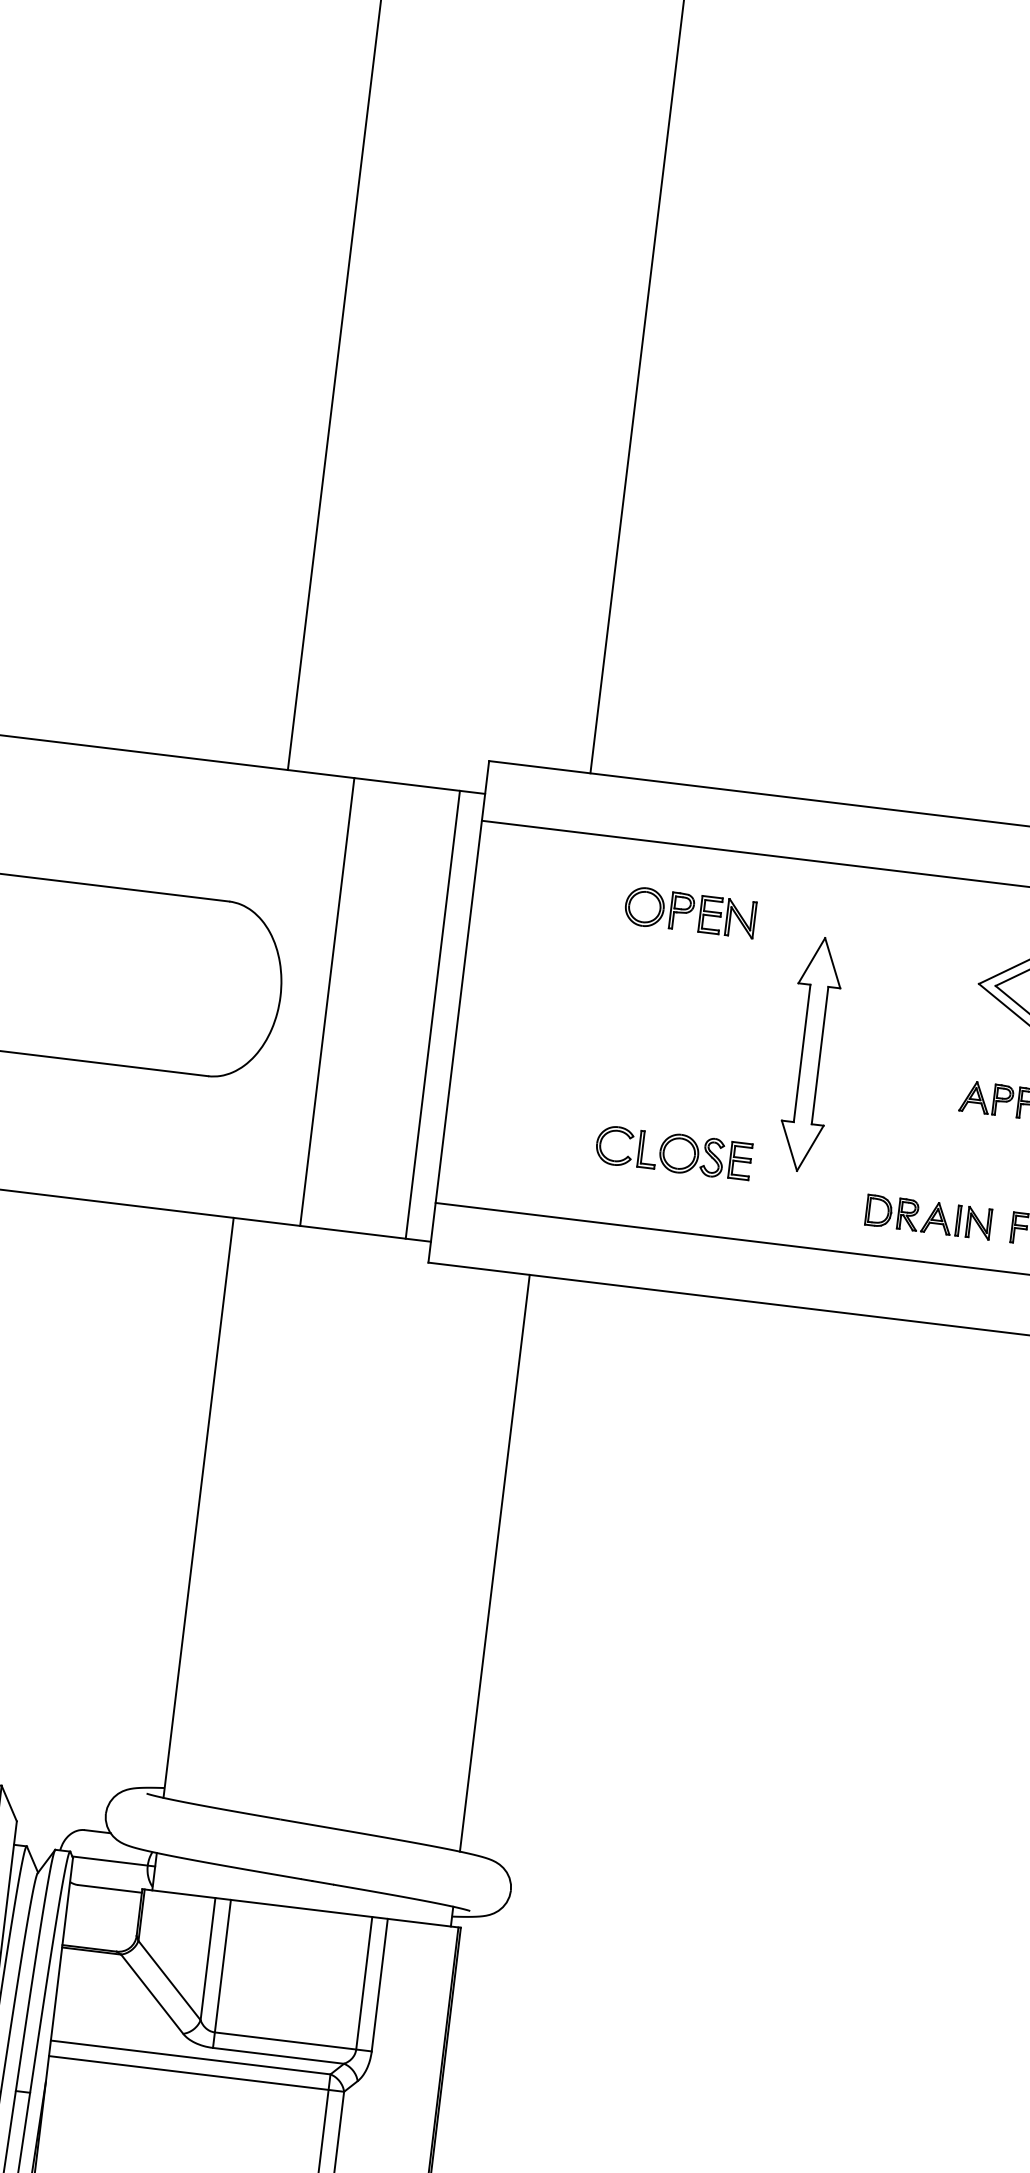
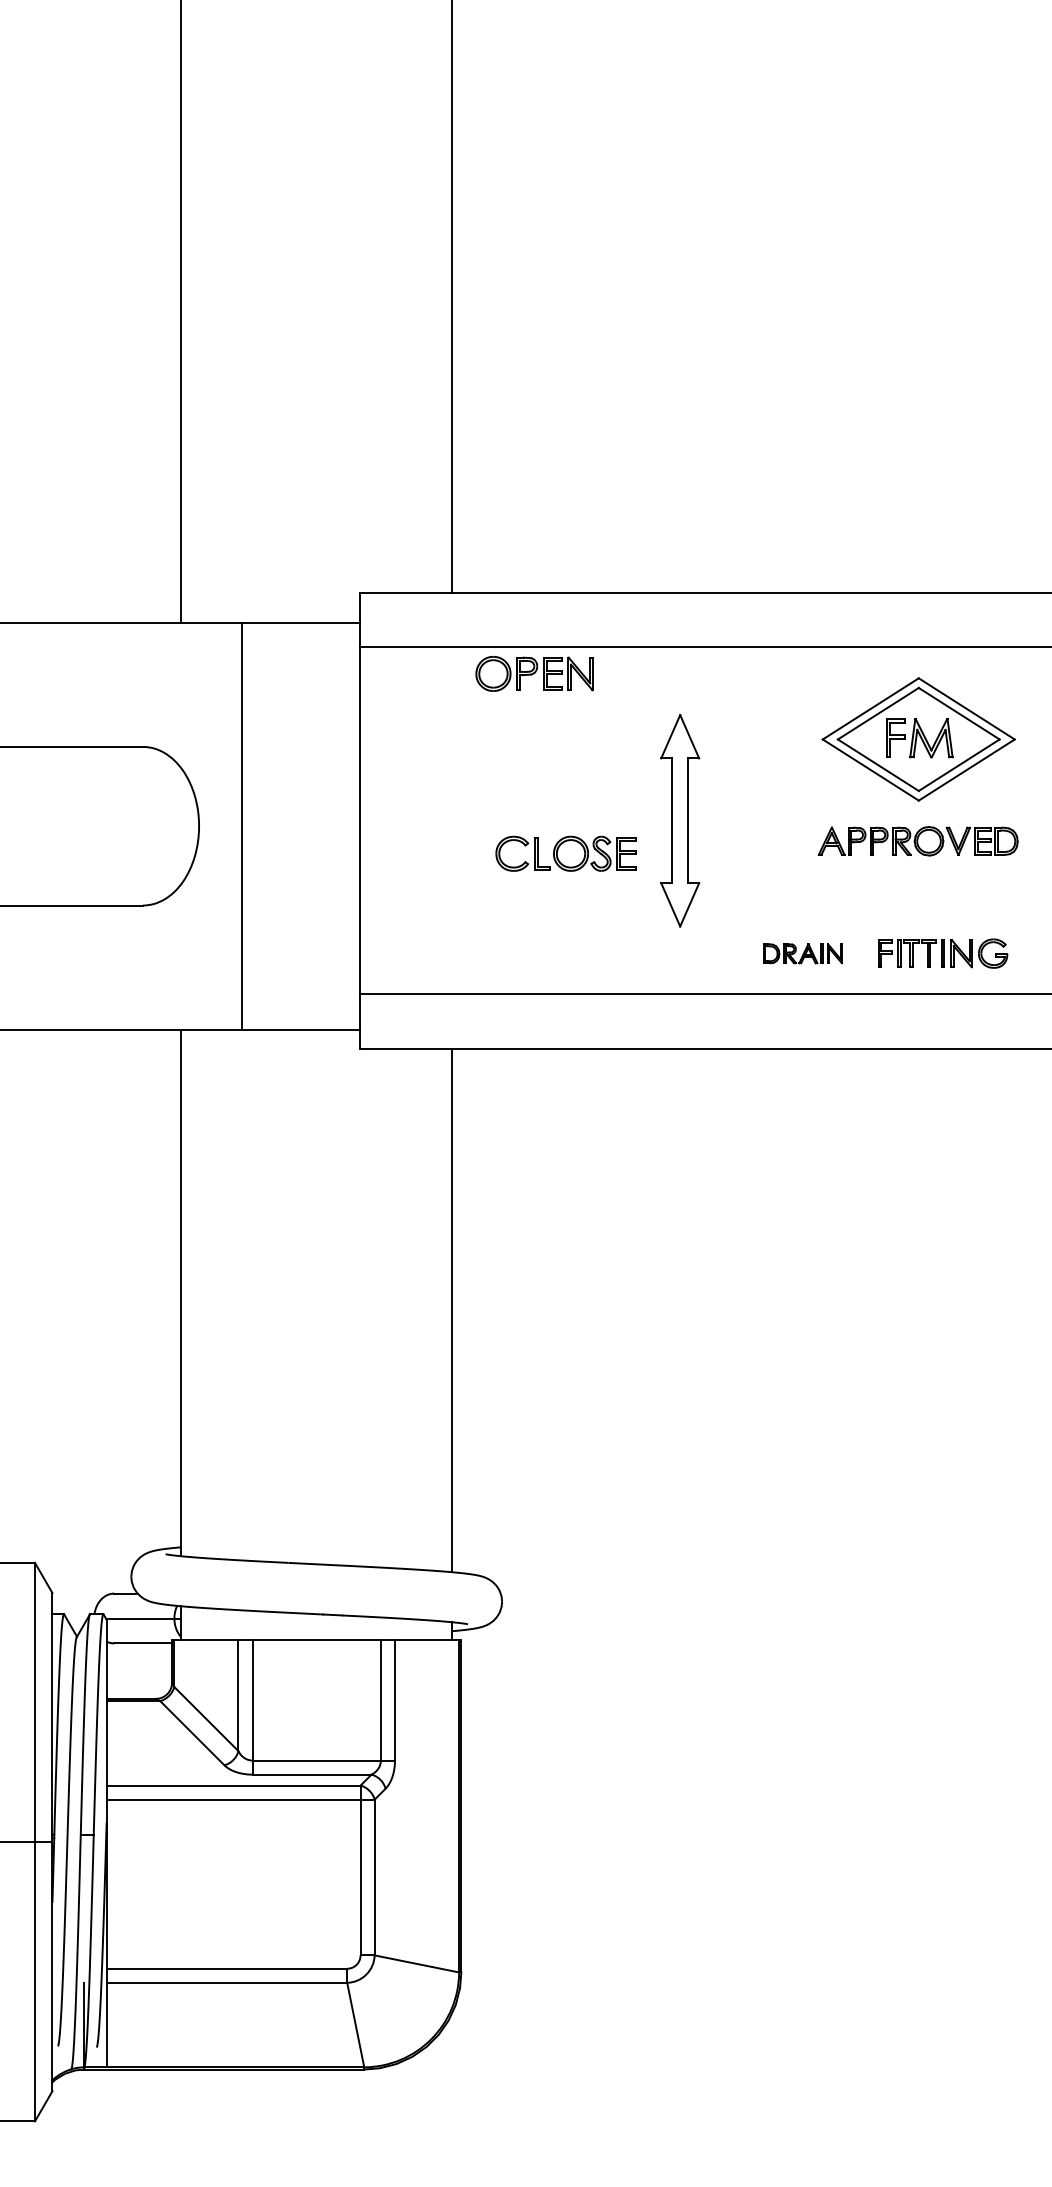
part: (690, 912) -> (534, 673), moved
line: (433, 1013) -> (337, 825), removed
part: (673, 1152) -> (565, 853), moved
part: (928, 1216) -> (802, 953), size x0.7

